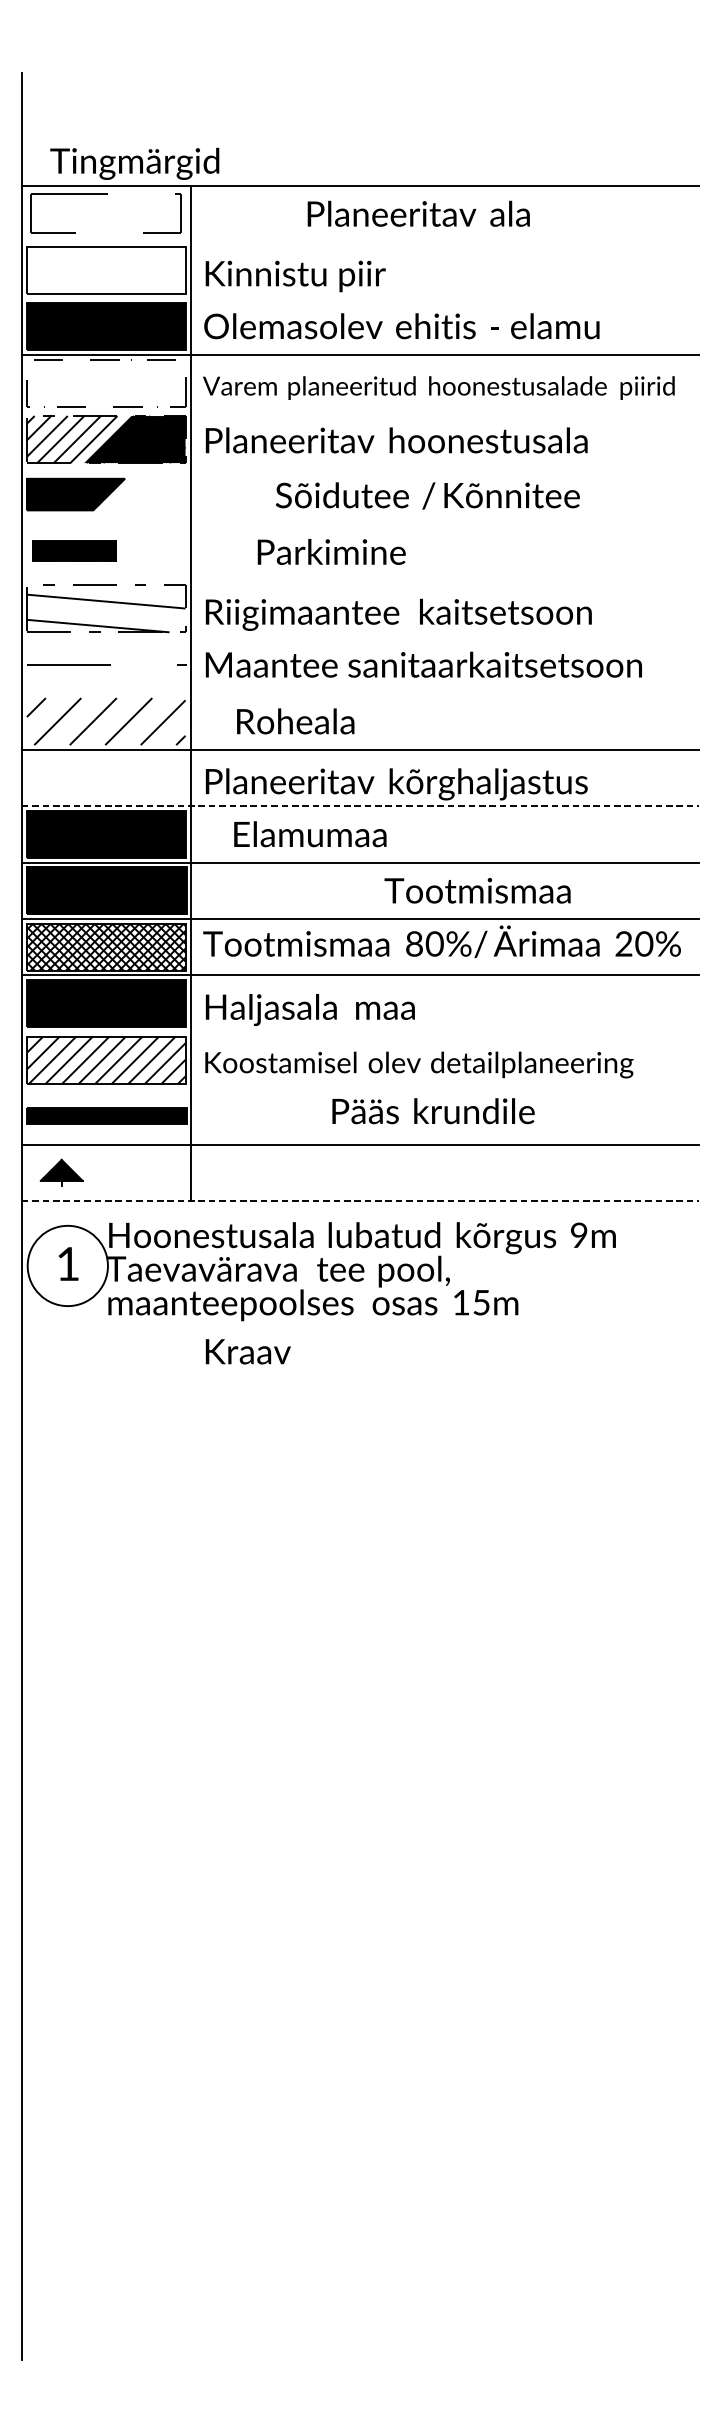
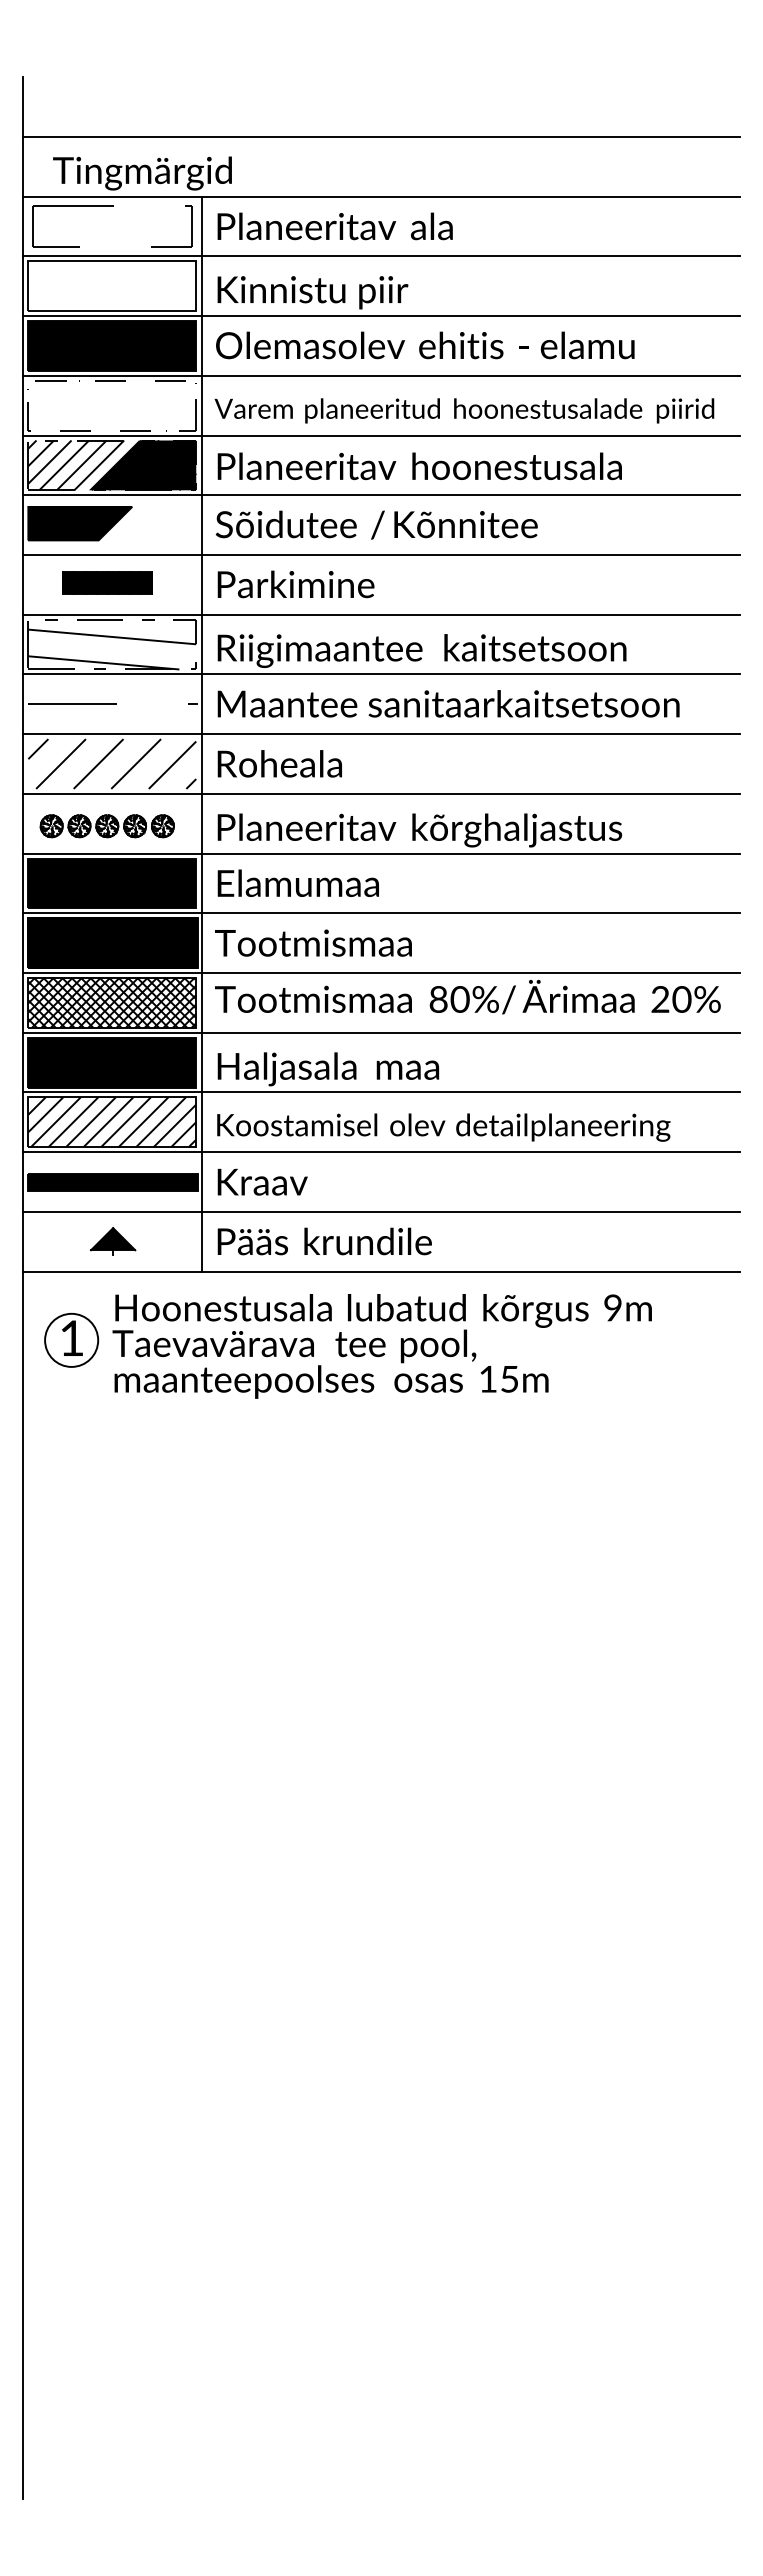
line: (360, 128) -> (381, 136), added
text: (418, 213) -> (334, 226), moved
line: (360, 242) -> (381, 256), added
line: (360, 298) -> (381, 316), added
line: (360, 411) -> (381, 435), added
line: (360, 467) -> (381, 495), added
text: (427, 495) -> (376, 524), moved
line: (360, 523) -> (381, 554), added
part: (74, 550) -> (107, 582), moved
text: (331, 552) -> (295, 584), moved
line: (360, 580) -> (381, 614), added
line: (360, 637) -> (381, 674), added
line: (360, 693) -> (381, 734), added
text: (295, 721) -> (279, 763), moved
part: (100, 780) -> (106, 826), added
line: (360, 806) -> (381, 853), dashed -> solid
text: (309, 833) -> (297, 882), moved
text: (477, 890) -> (313, 942), moved
line: (360, 1031) -> (381, 1092), added
line: (360, 1088) -> (381, 1152), added
text: (433, 1111) -> (324, 1241), moved
part: (62, 1172) -> (113, 1241), moved
line: (360, 1200) -> (381, 1271), dashed -> solid
circle: (67, 1265) -> (71, 1339), size x0.62
text: (248, 1351) -> (262, 1181), moved

